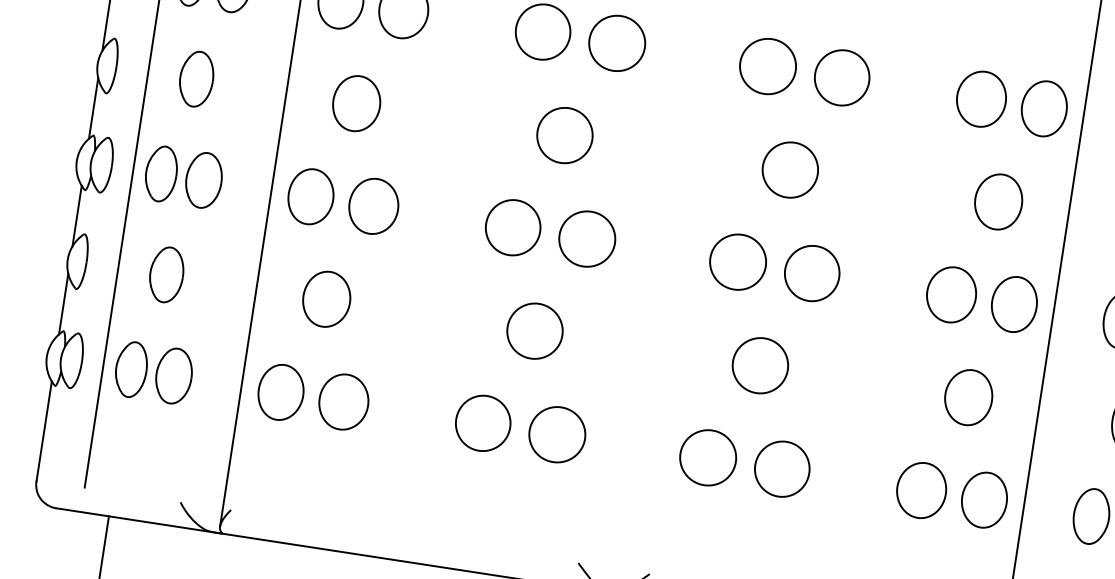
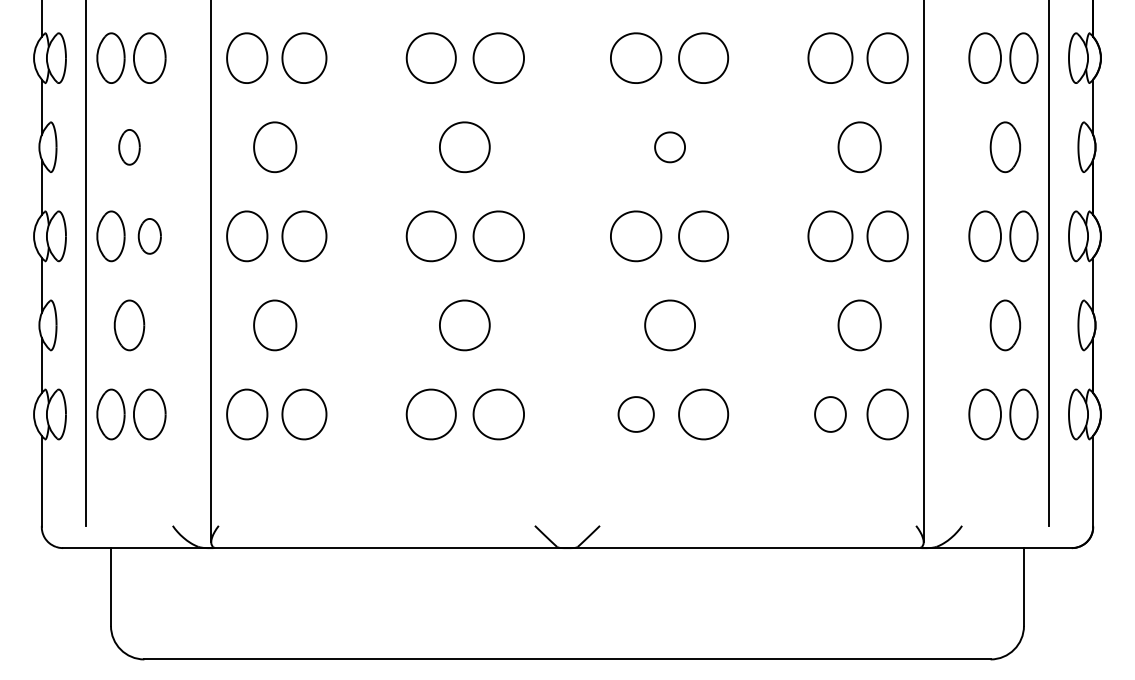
part: (196, 79) -> (129, 147), size x0.7
part: (789, 170) -> (669, 147), size x0.6
part: (203, 180) -> (149, 236), size x0.7
part: (708, 457) -> (636, 414), size x0.7
part: (921, 490) -> (830, 414), size x0.7

